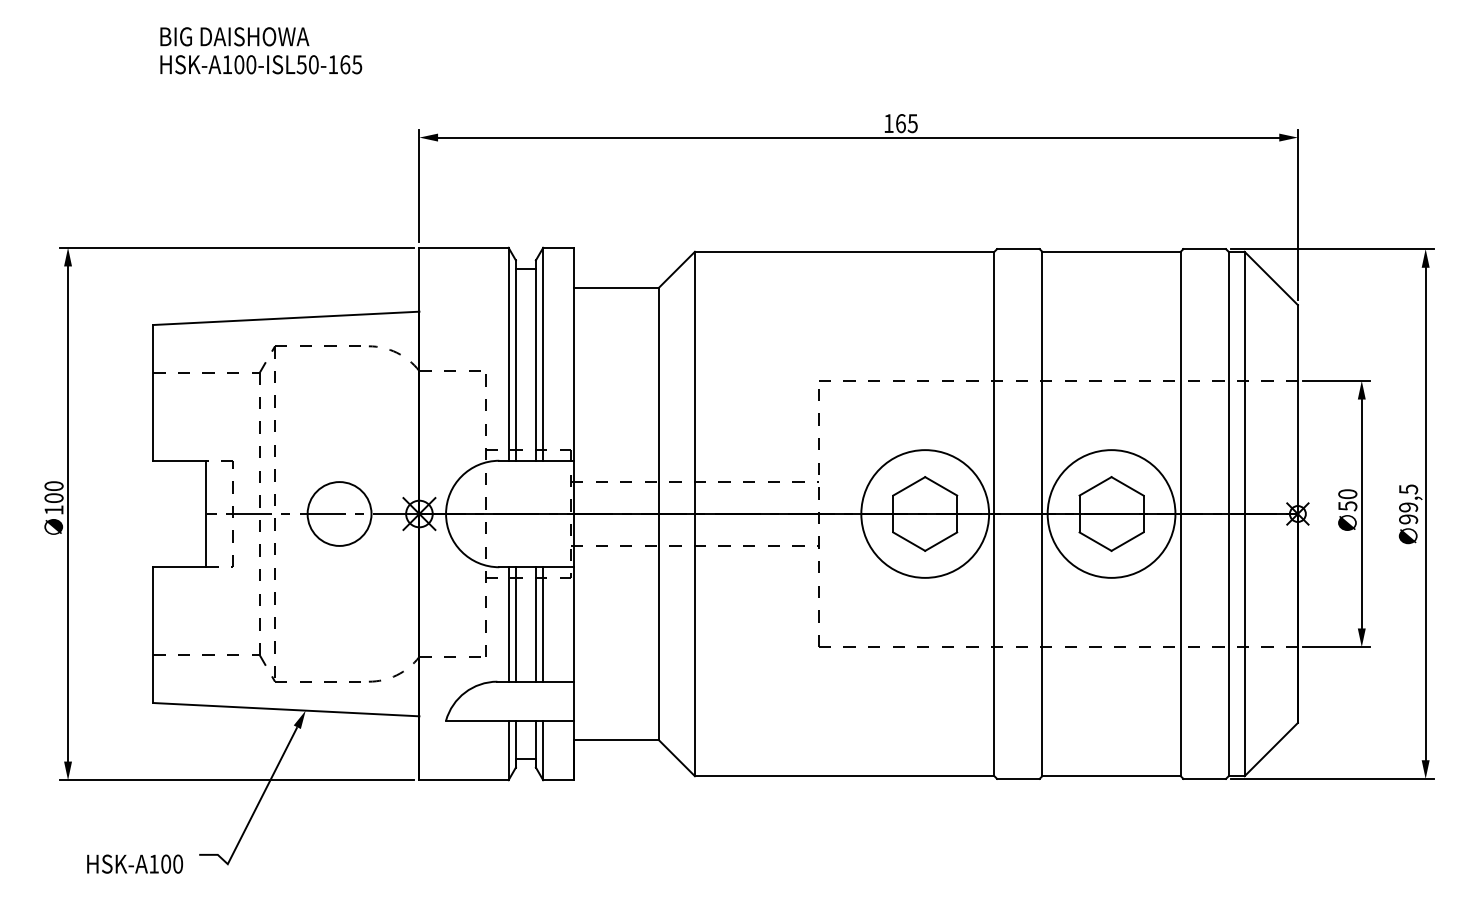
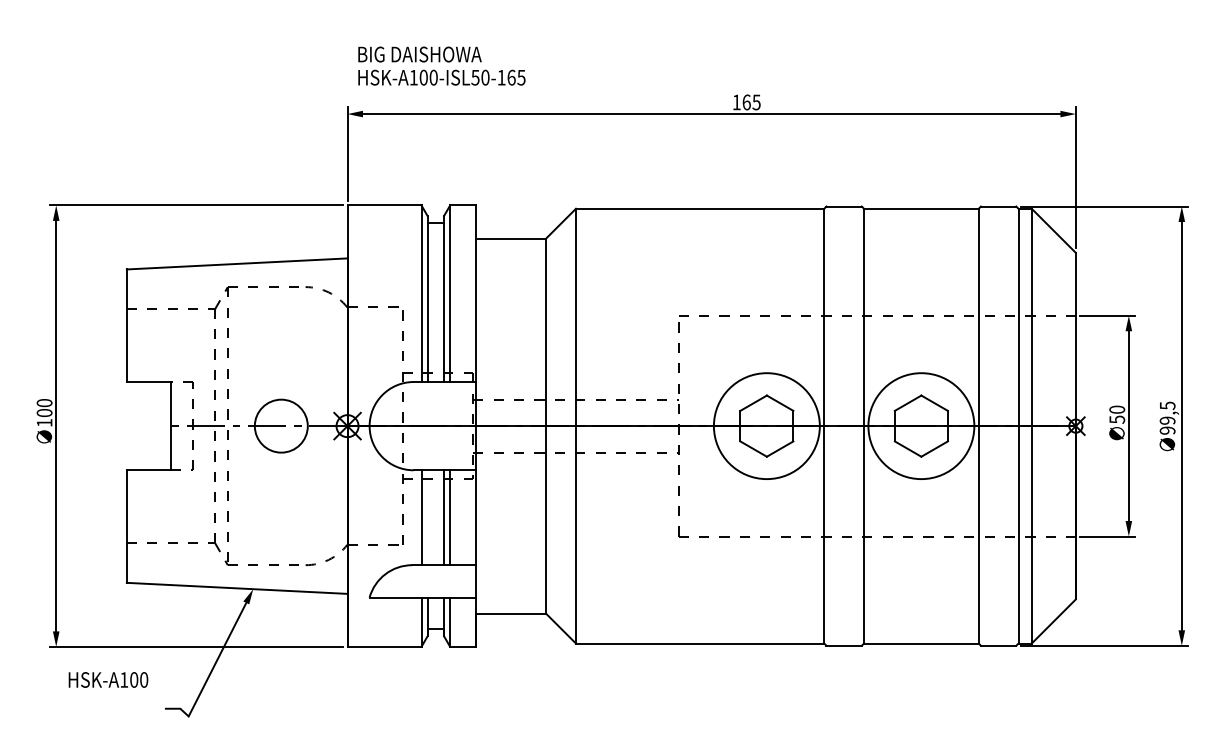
text: (261, 50) -> (442, 65), moved
line: (515, 624) -> (427, 517), removed
text: (134, 863) -> (107, 679), moved

